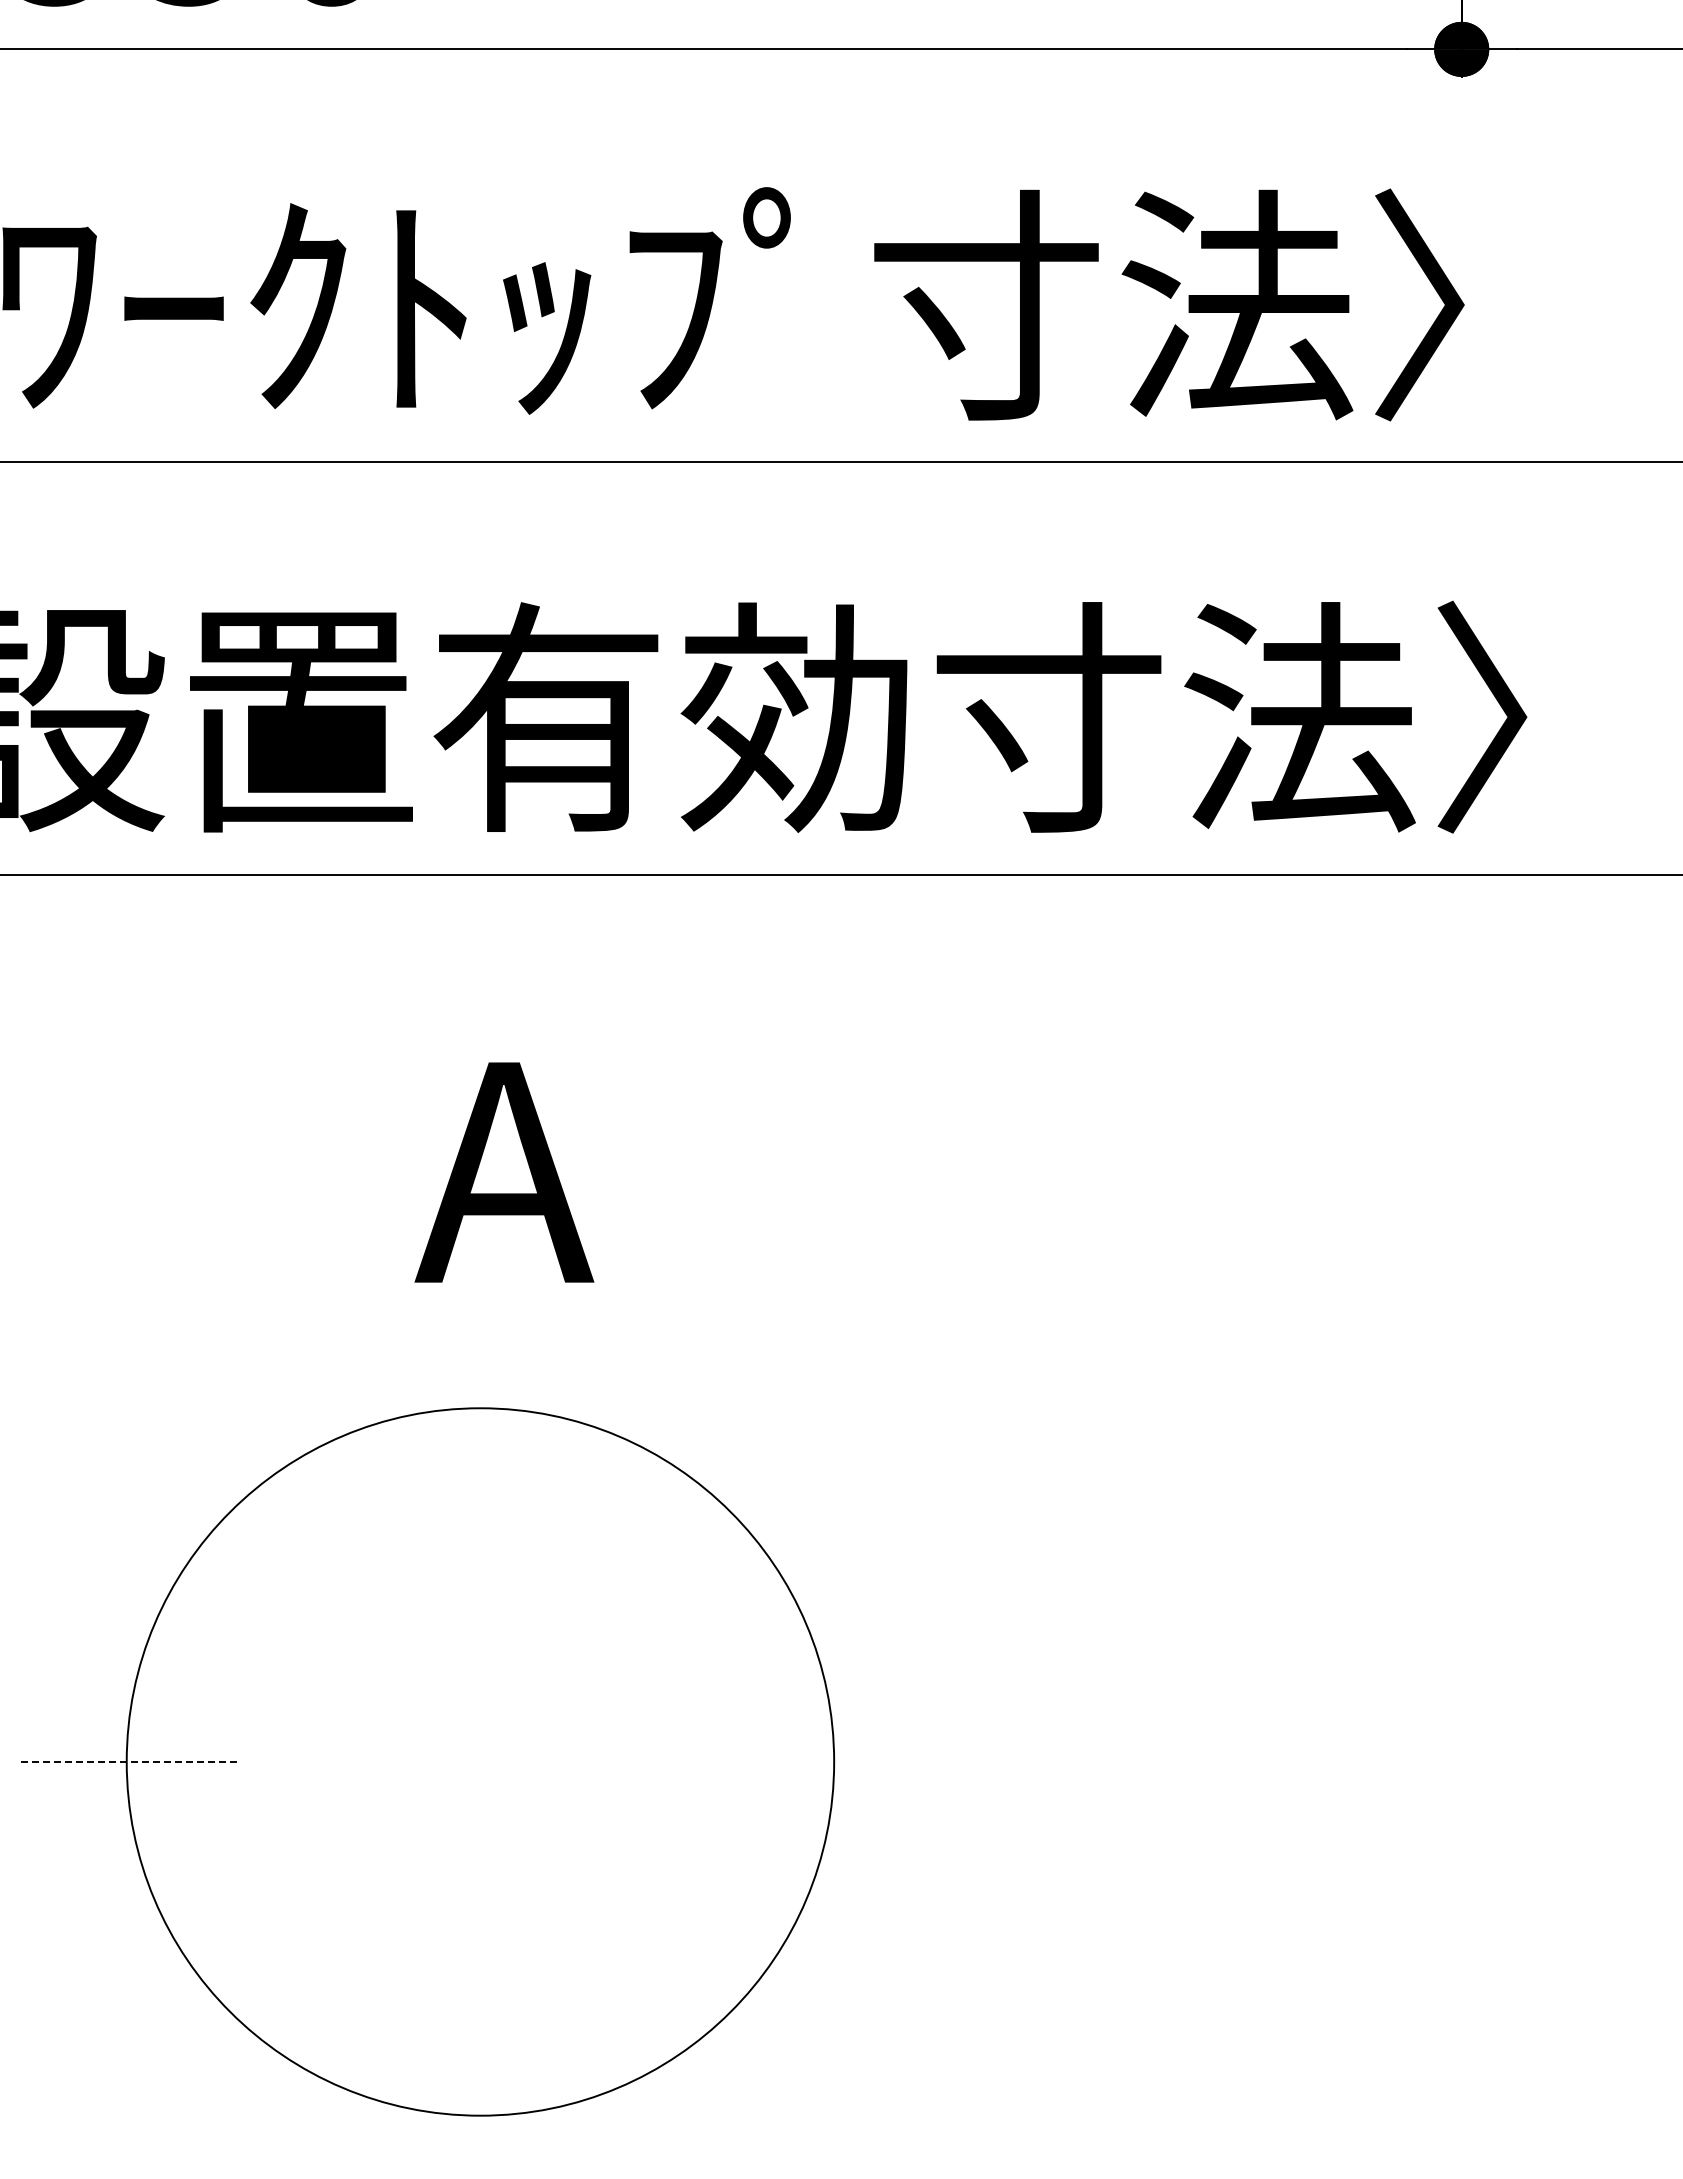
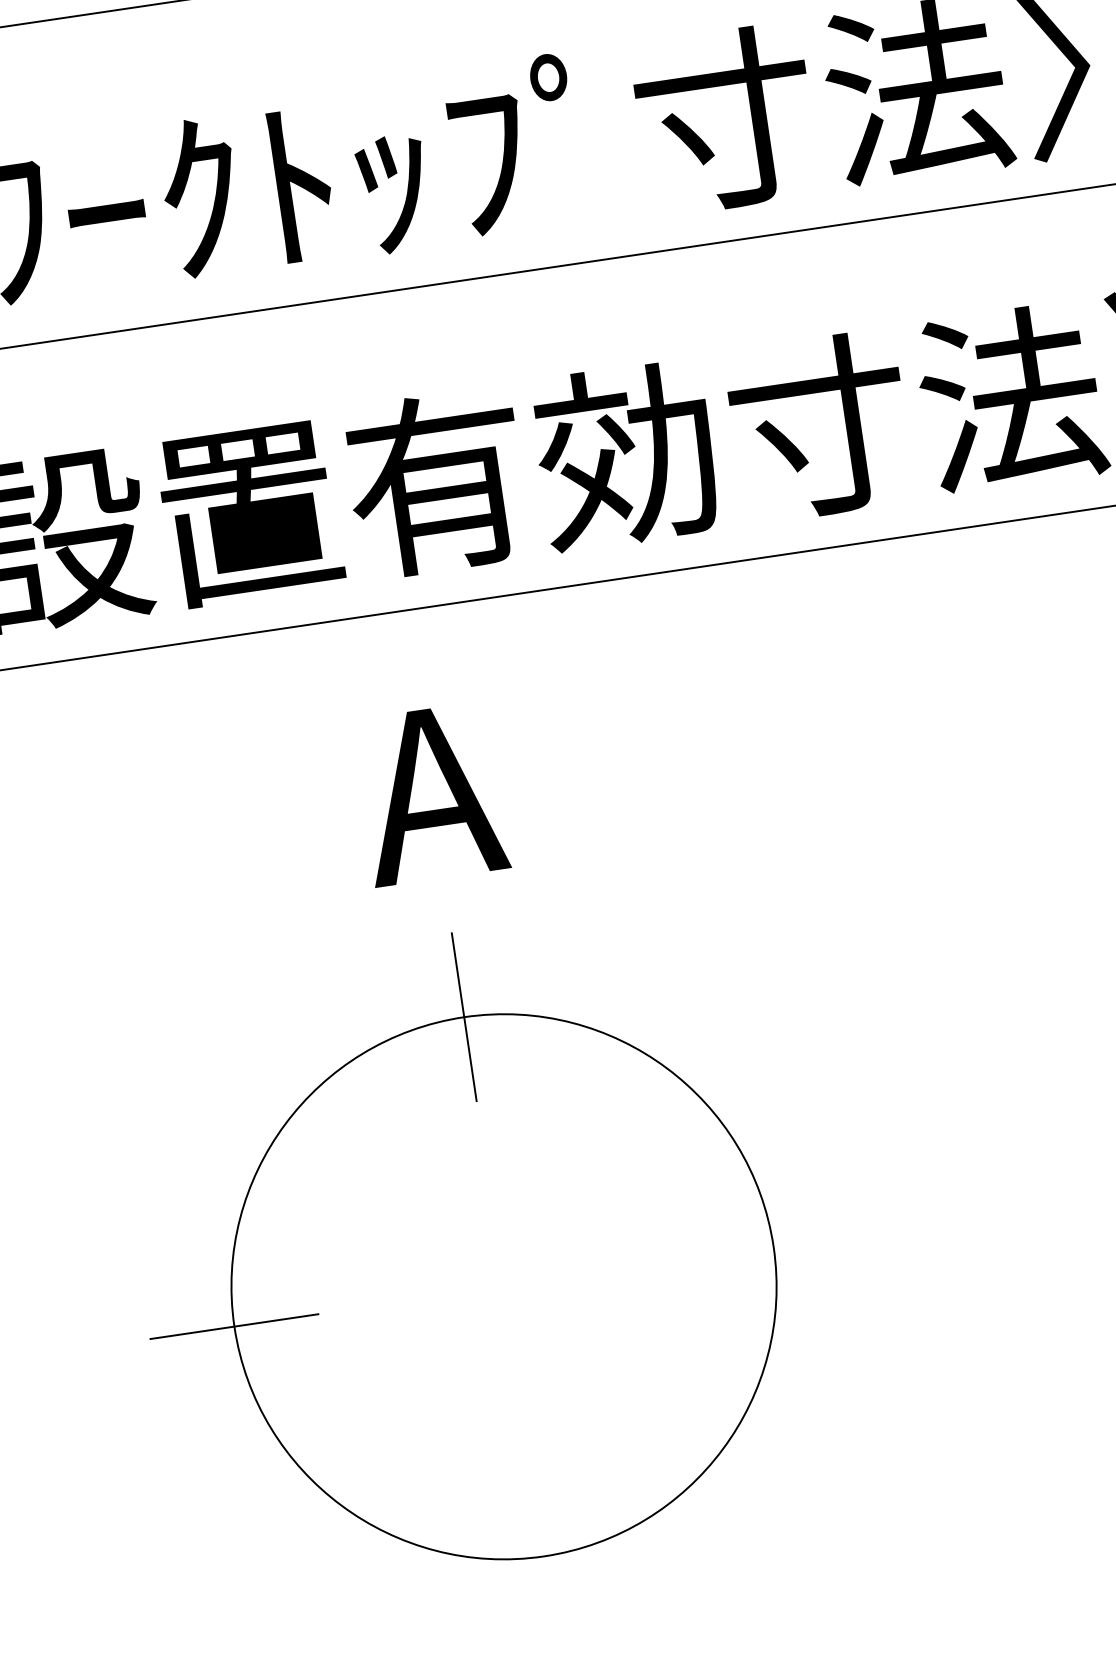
text: (504, 1172) -> (431, 794), moved
line: (480, 1408) -> (464, 1017), added
line: (126, 1761) -> (234, 1326), dashed -> solid

